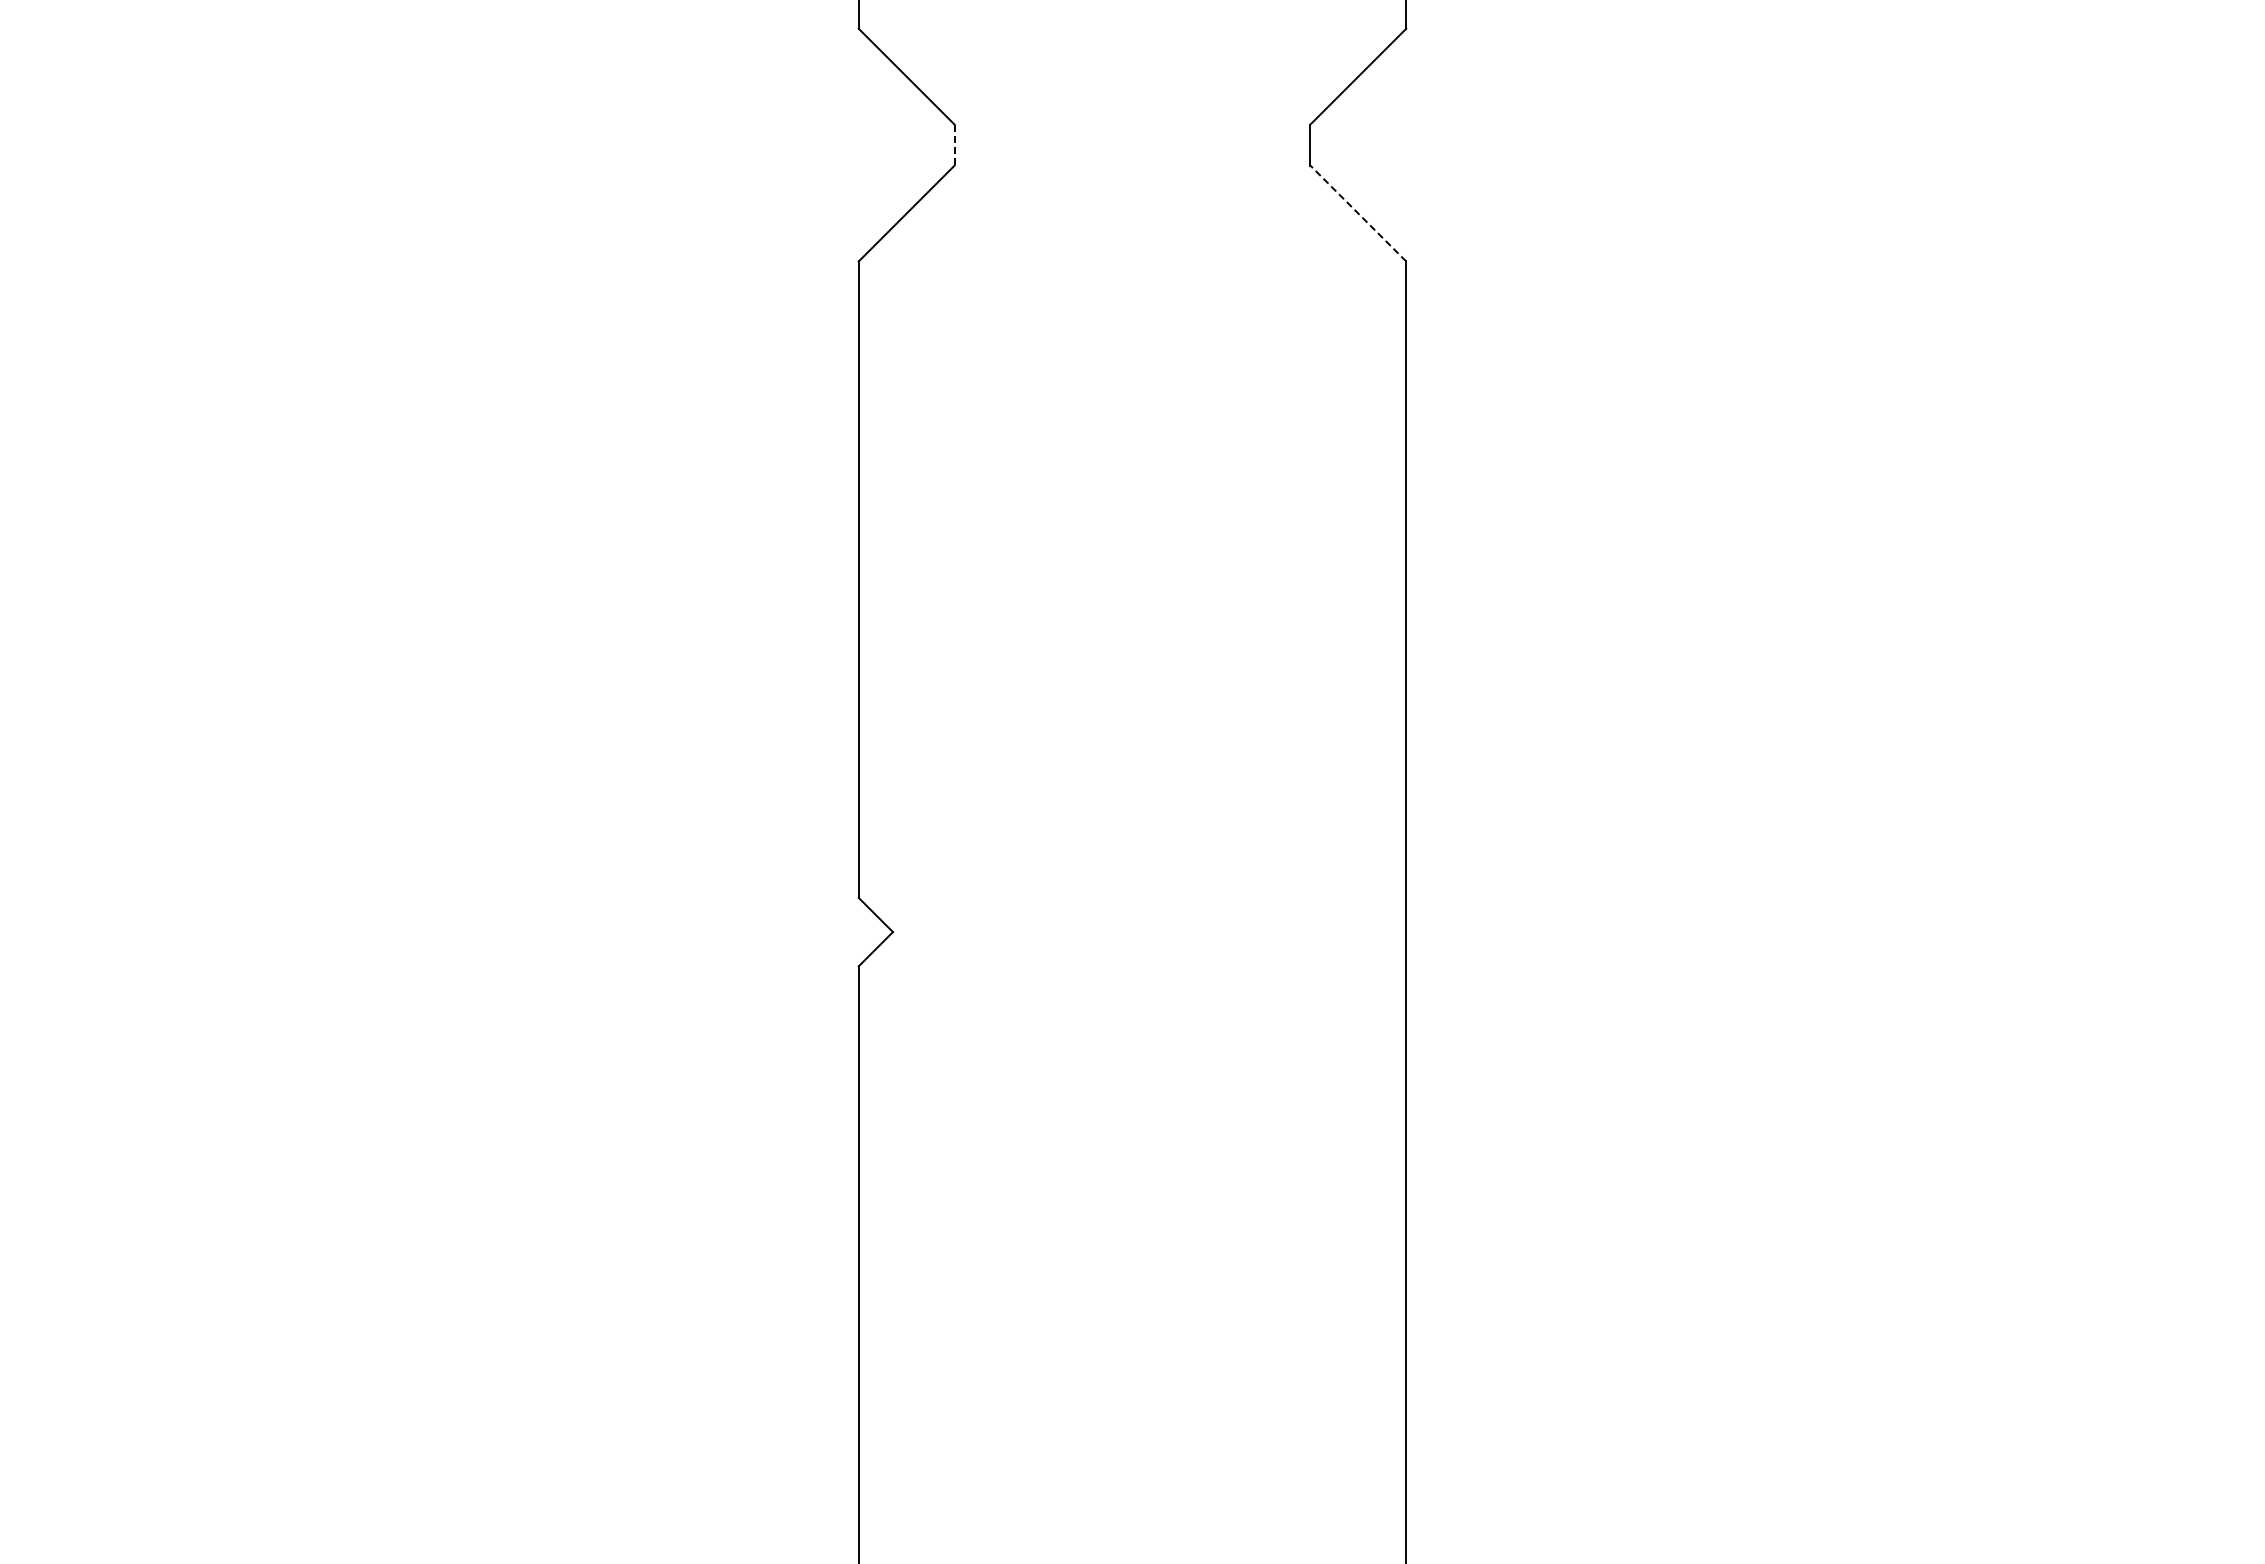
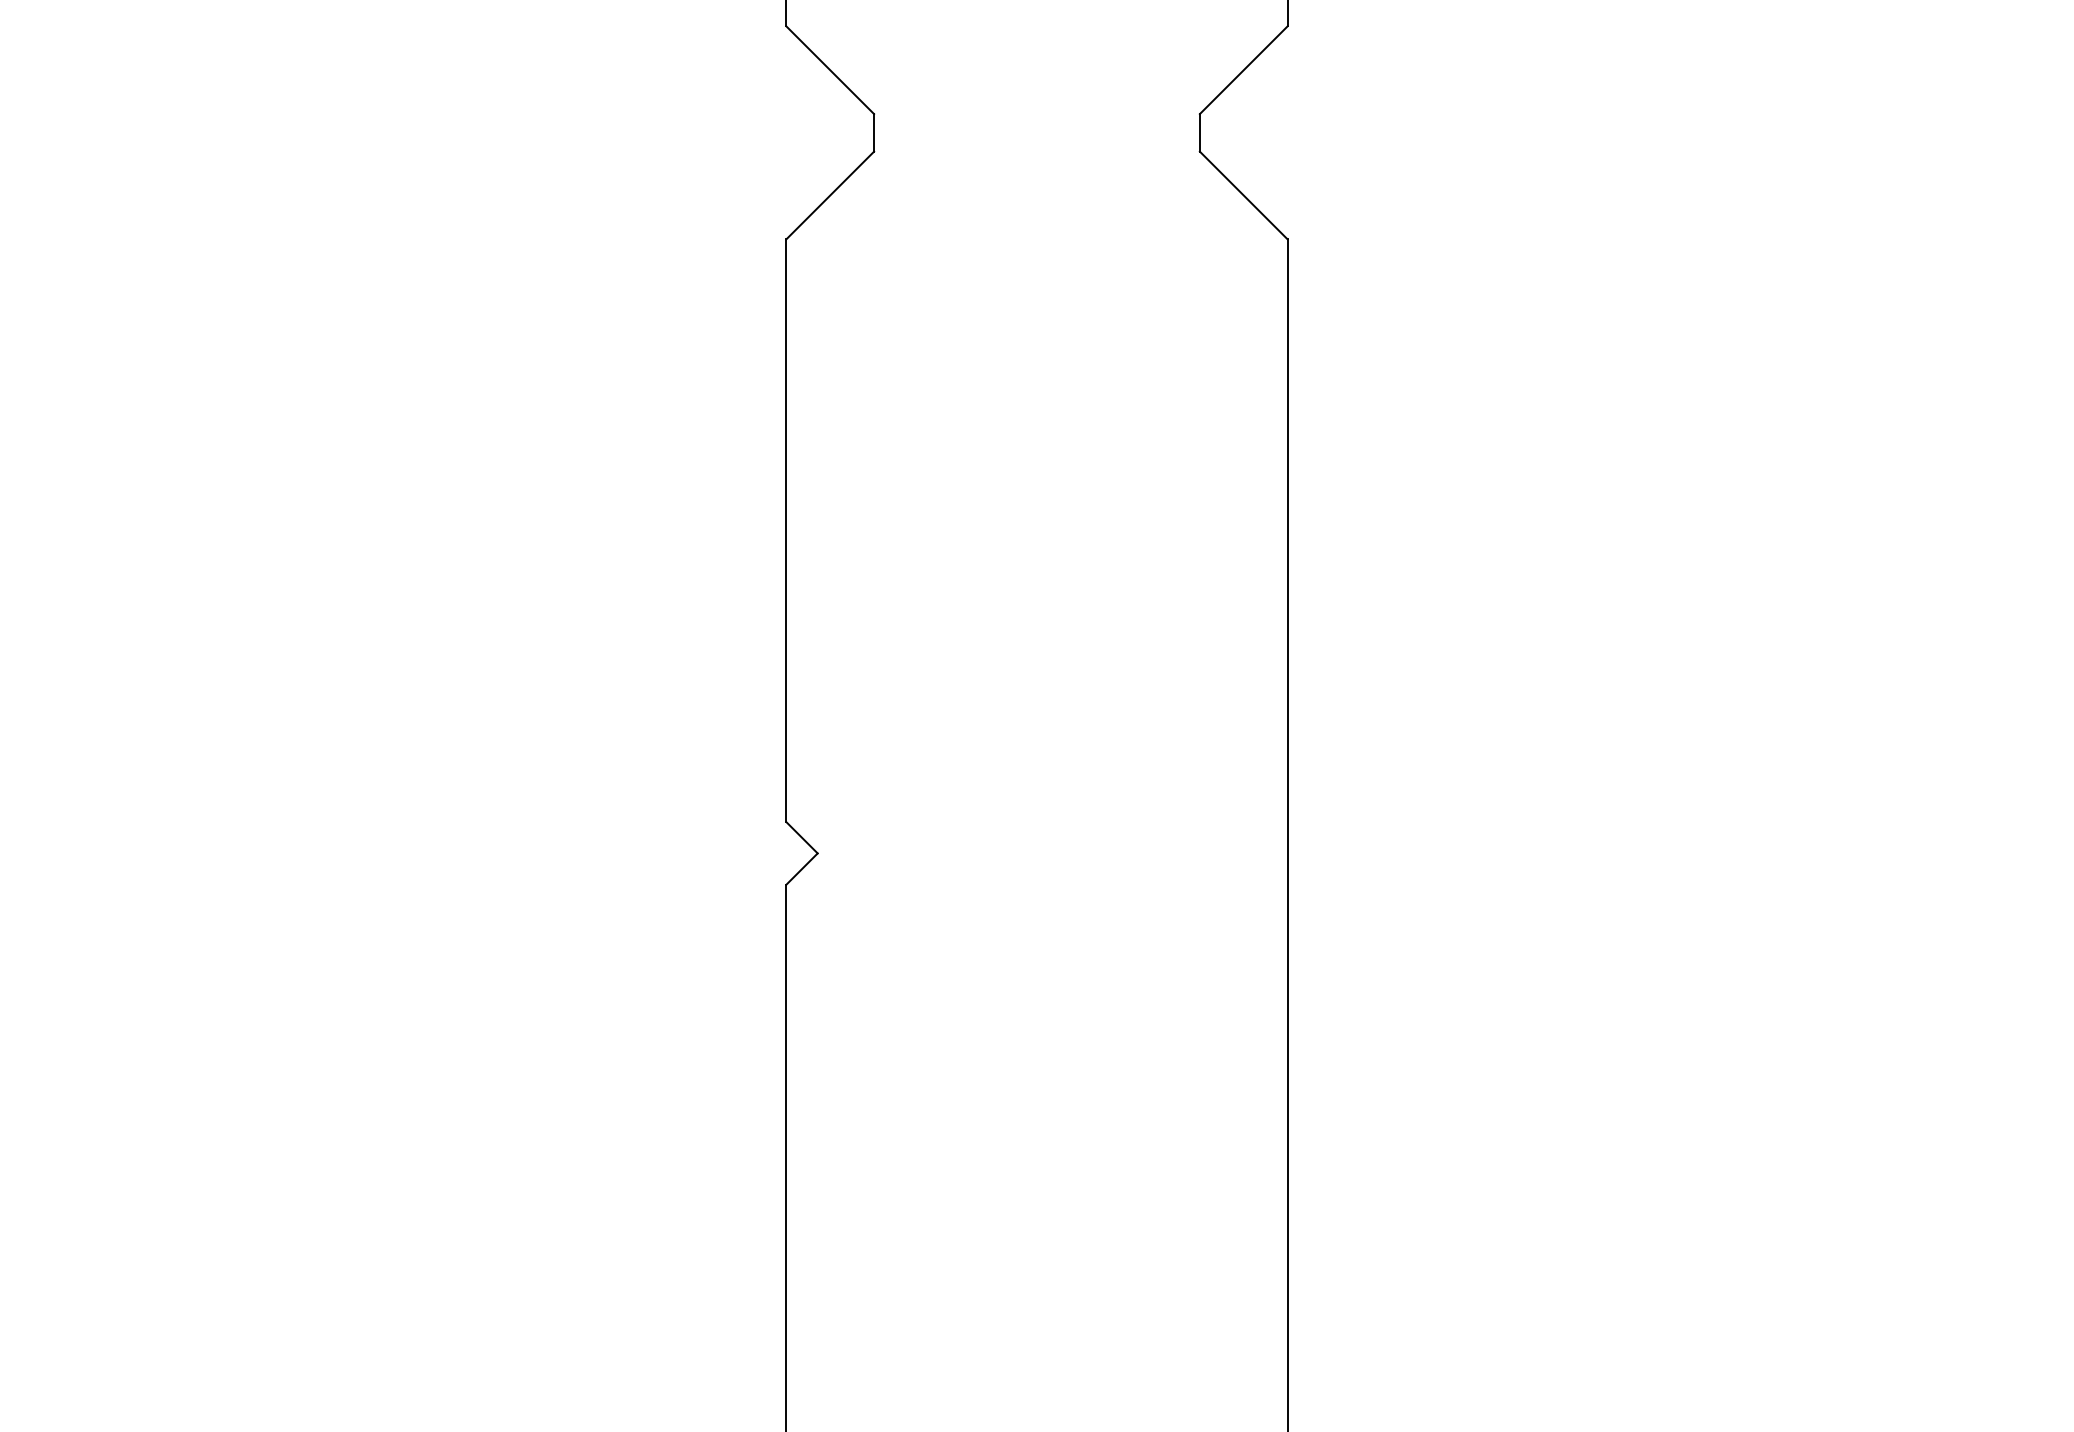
line: (954, 145) -> (874, 133), dashed -> solid
line: (1358, 213) -> (1243, 195), dashed -> solid

